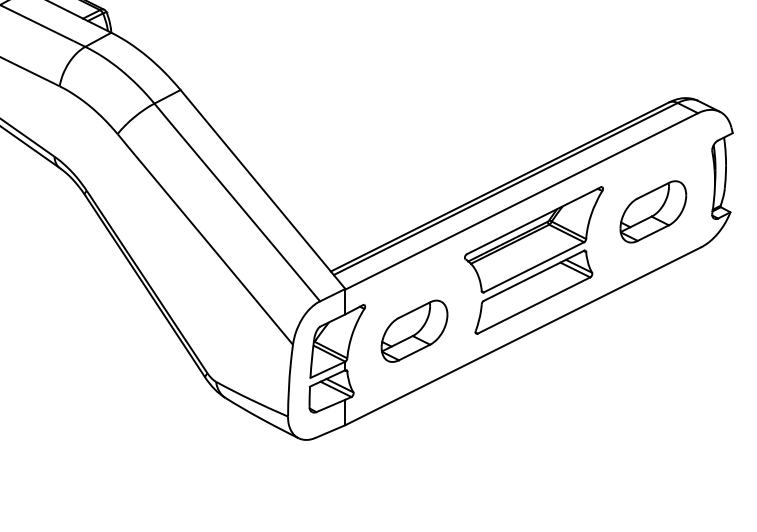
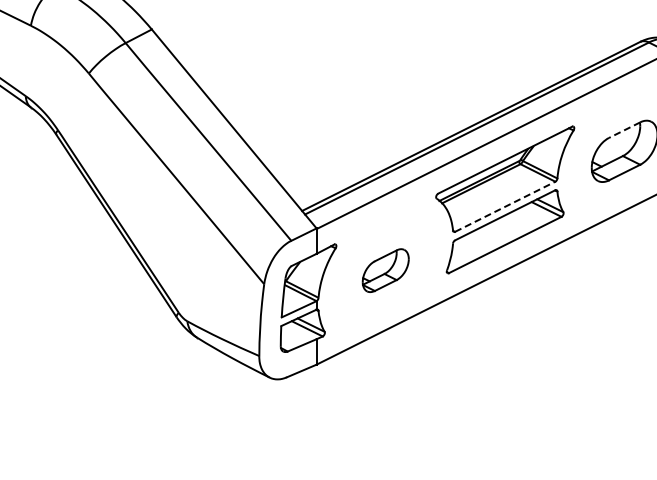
line: (652, 190) -> (623, 129), solid -> dashed
line: (534, 267) -> (505, 206), solid -> dashed
part: (414, 330) -> (385, 269), size x0.7

